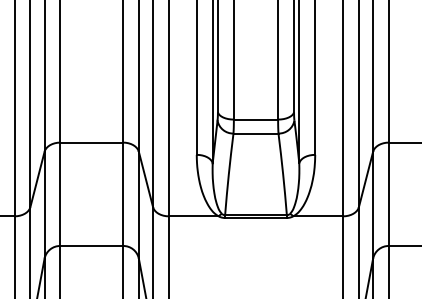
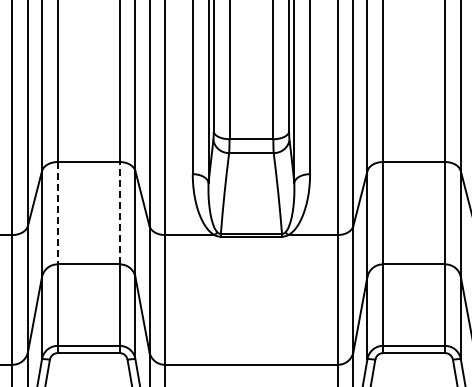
line: (122, 193) -> (119, 212), solid -> dashed
line: (60, 194) -> (57, 213), solid -> dashed

